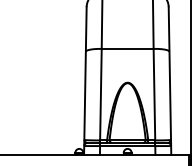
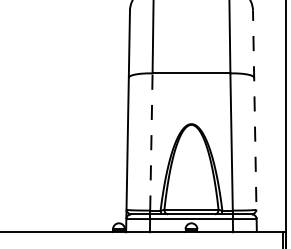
line: (169, 80) -> (254, 120), solid -> dashed
line: (100, 94) -> (150, 141), solid -> dashed

